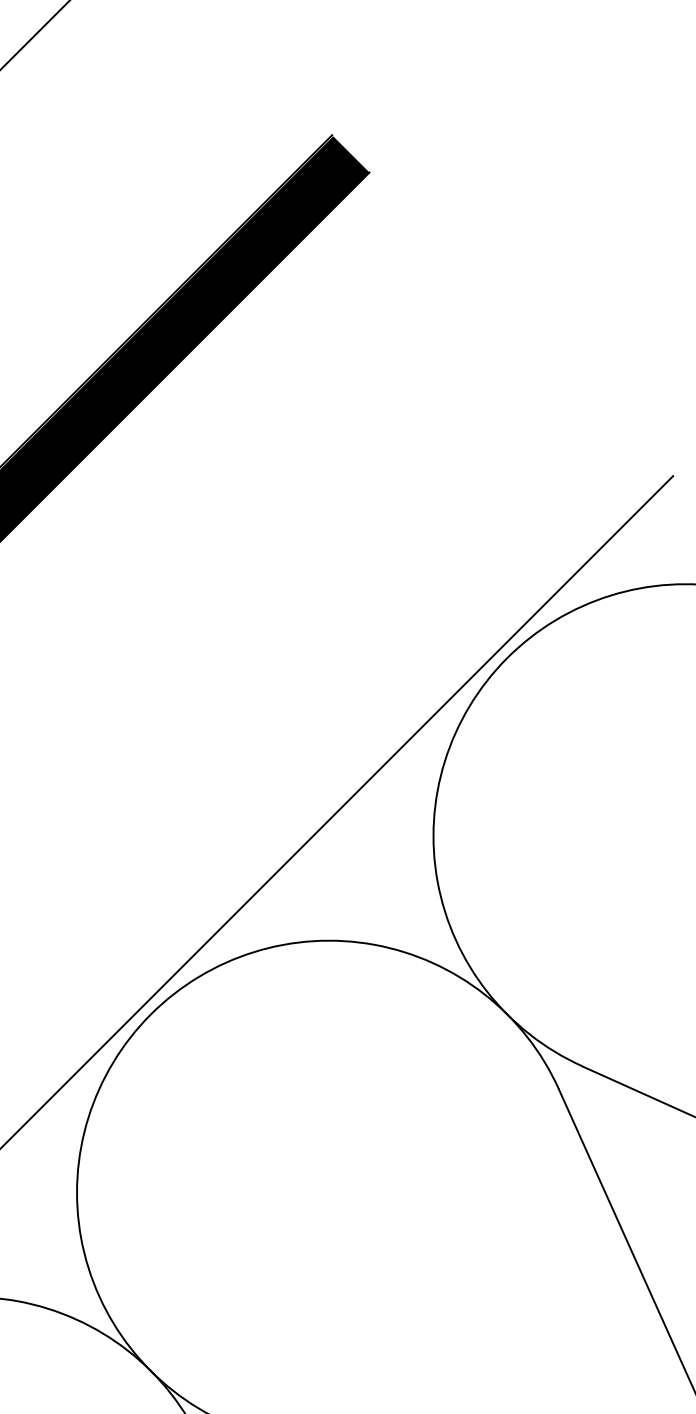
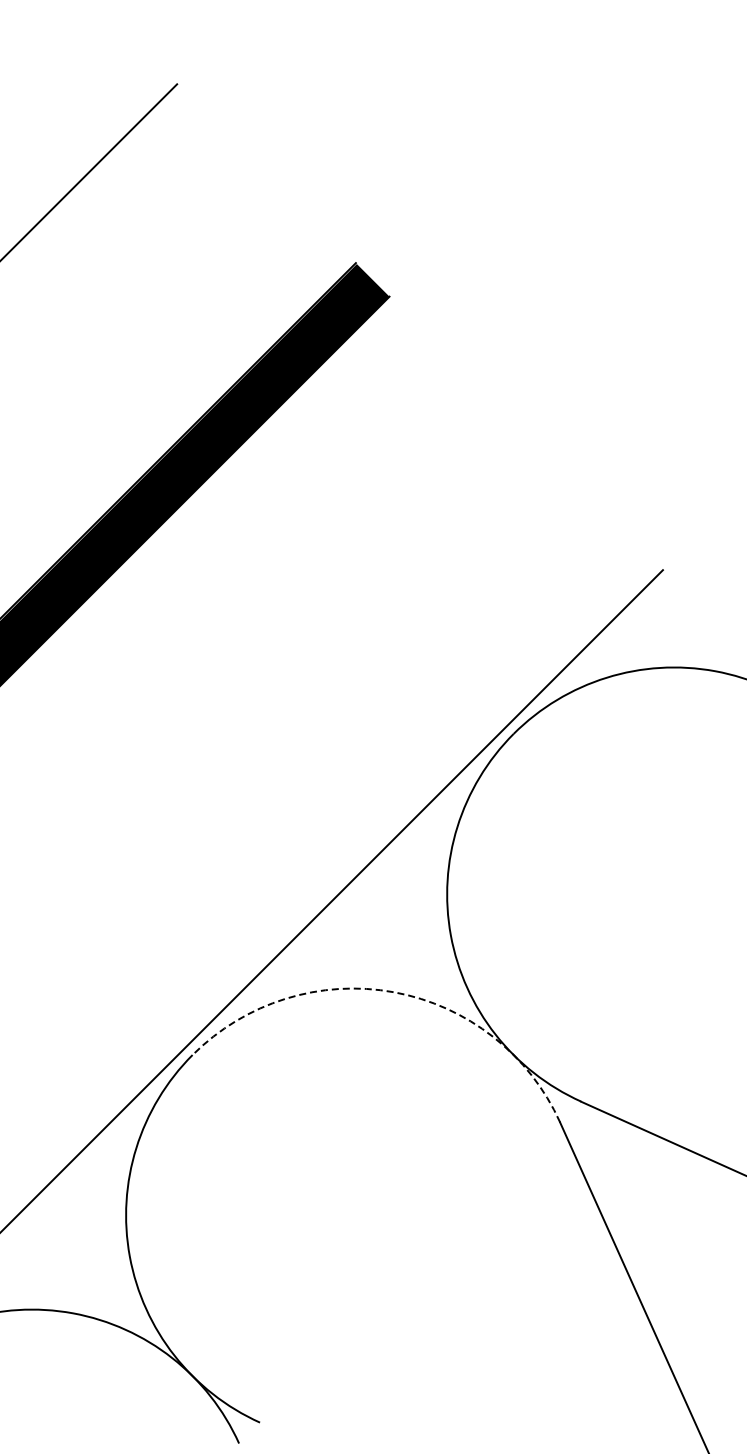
arc: (375, 945) -> (394, 992), solid -> dashed

